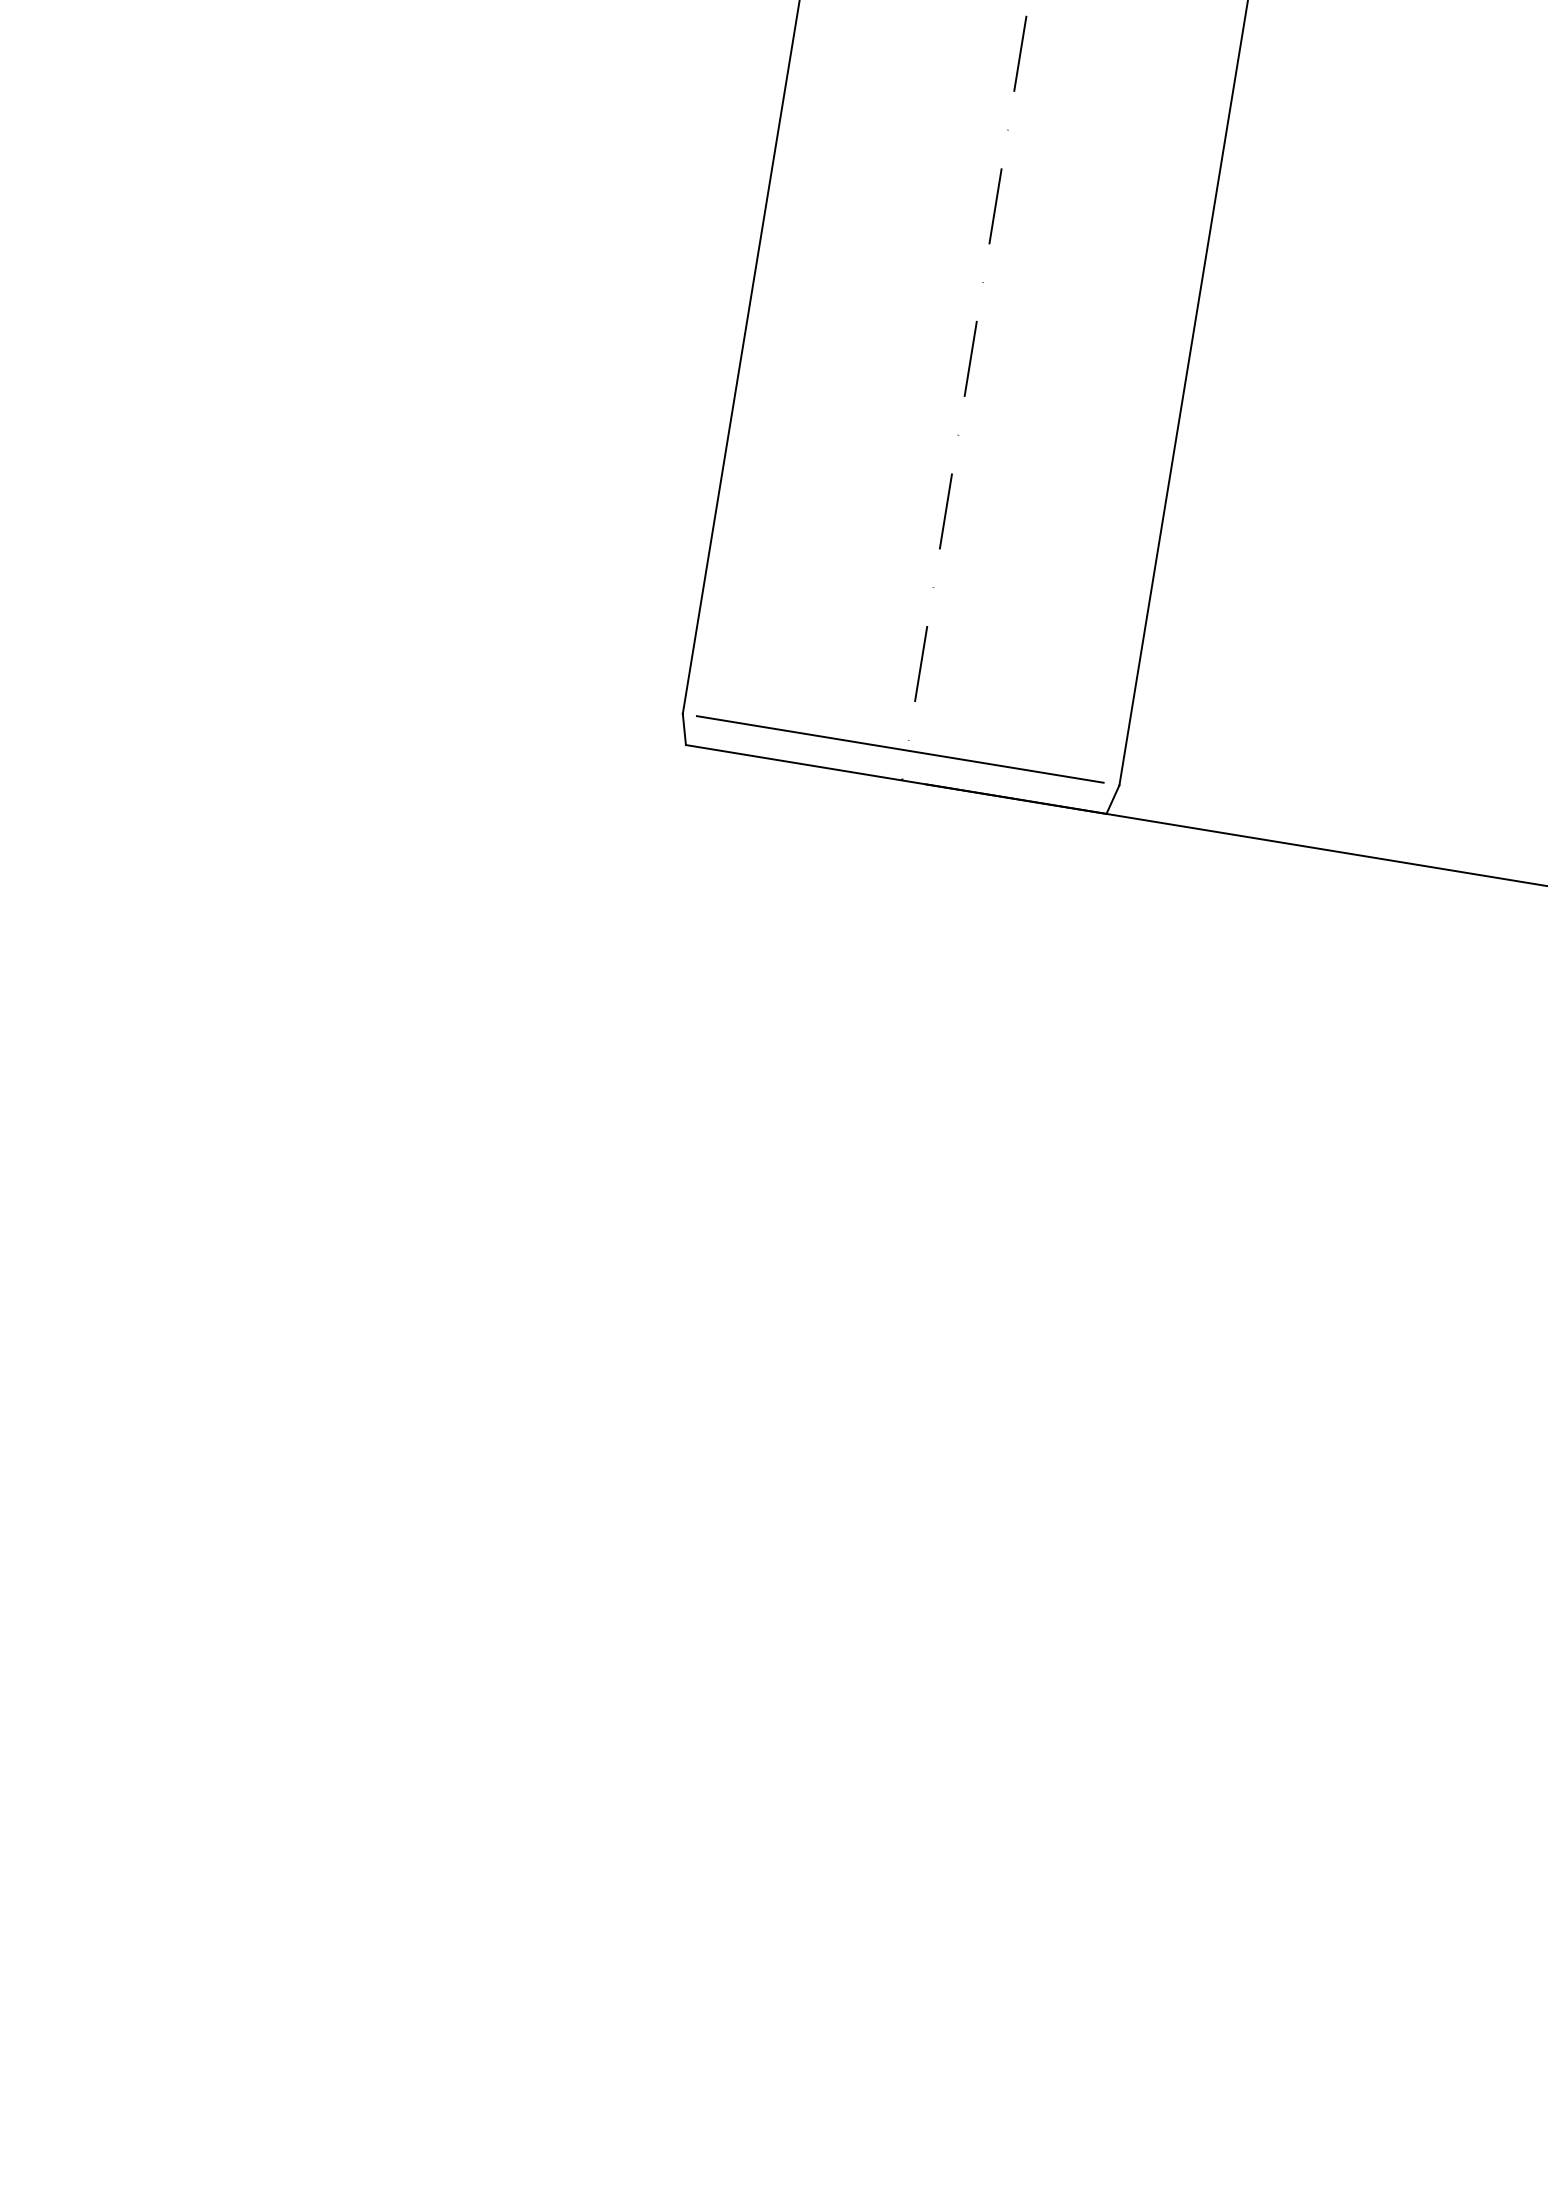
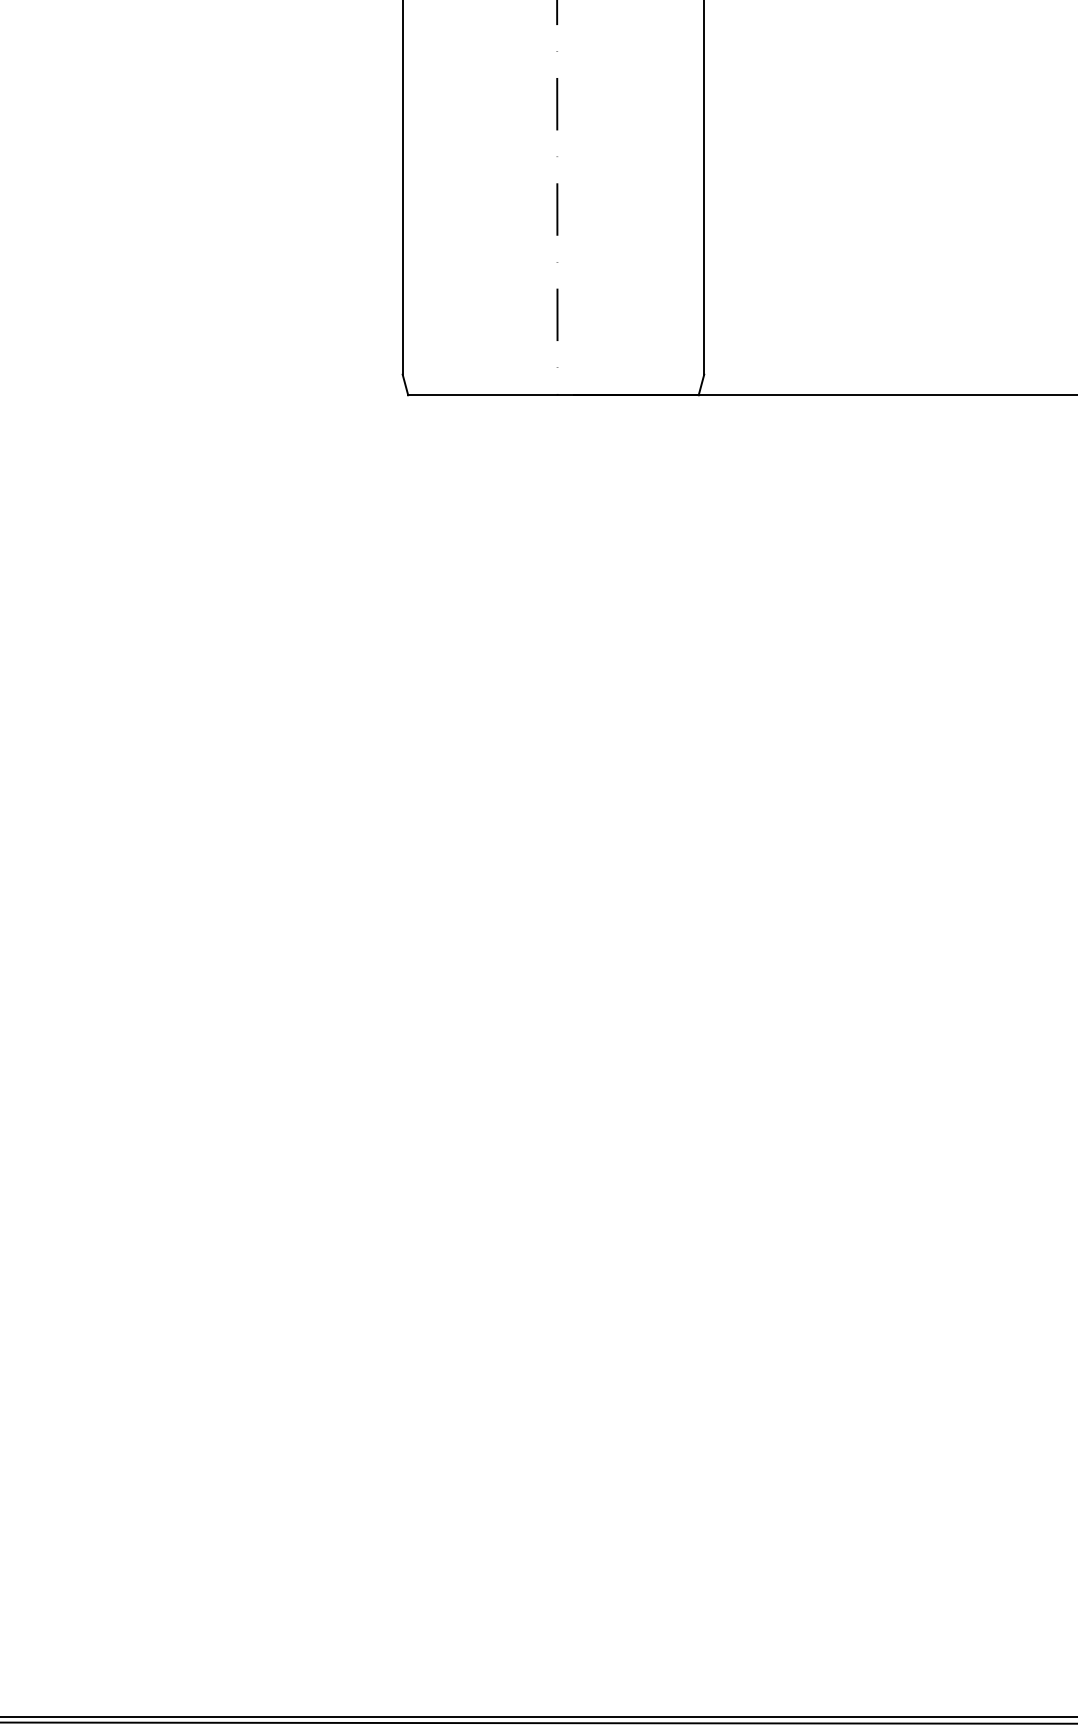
line: (899, 749) -> (552, 374), removed

